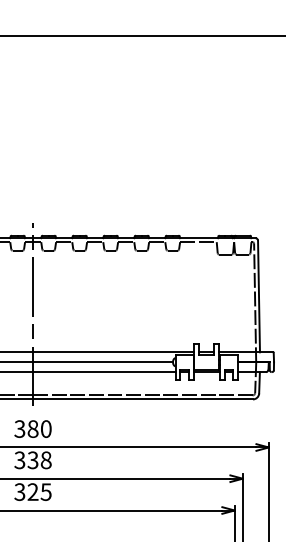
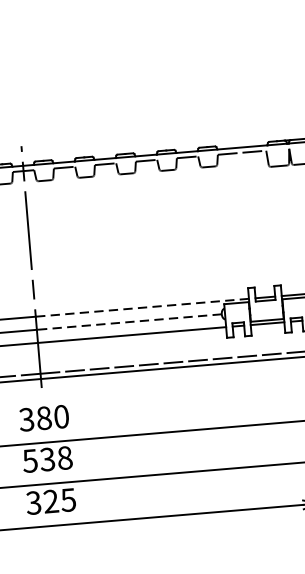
line: (113, 352) -> (142, 308), solid -> dashed
line: (103, 362) -> (129, 322), solid -> dashed
text: (20, 459) -> (30, 459), 338 -> 538

